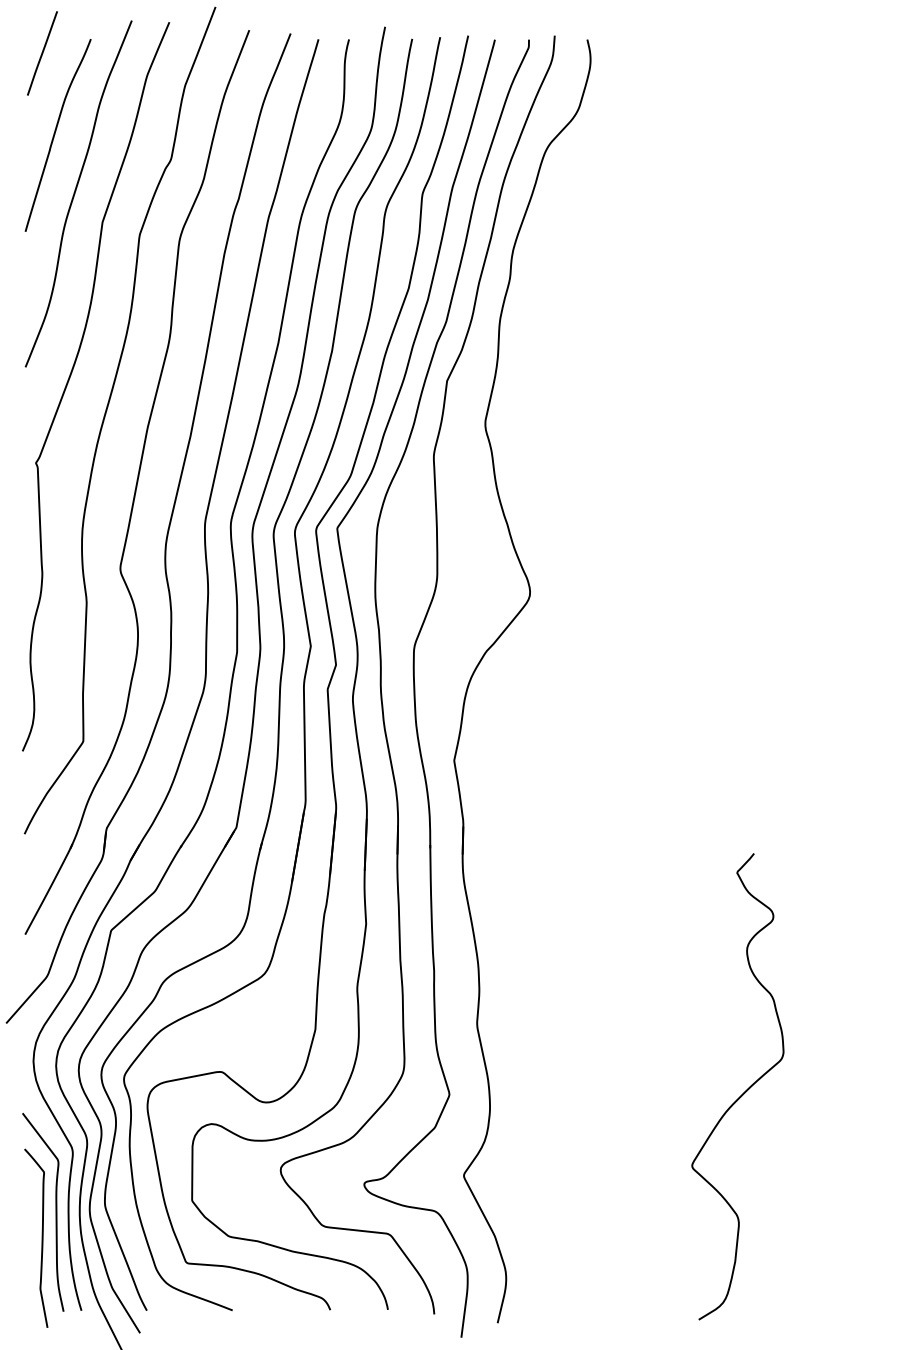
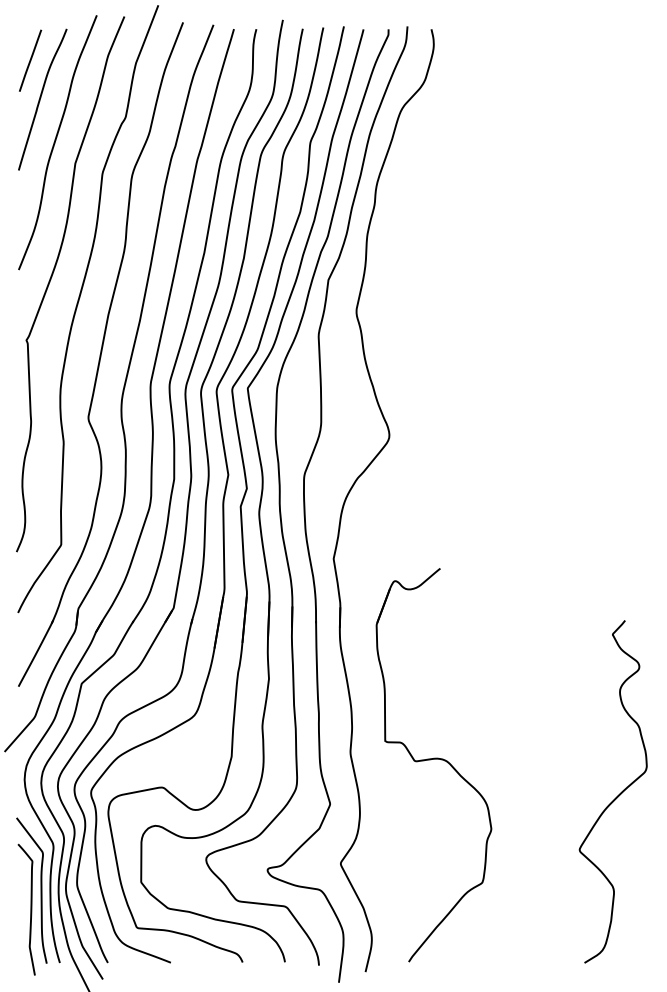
line: (42, 53) -> (30, 60), moved
part: (587, 1034) -> (431, 760), added
curve: (743, 1092) -> (617, 796), moved

